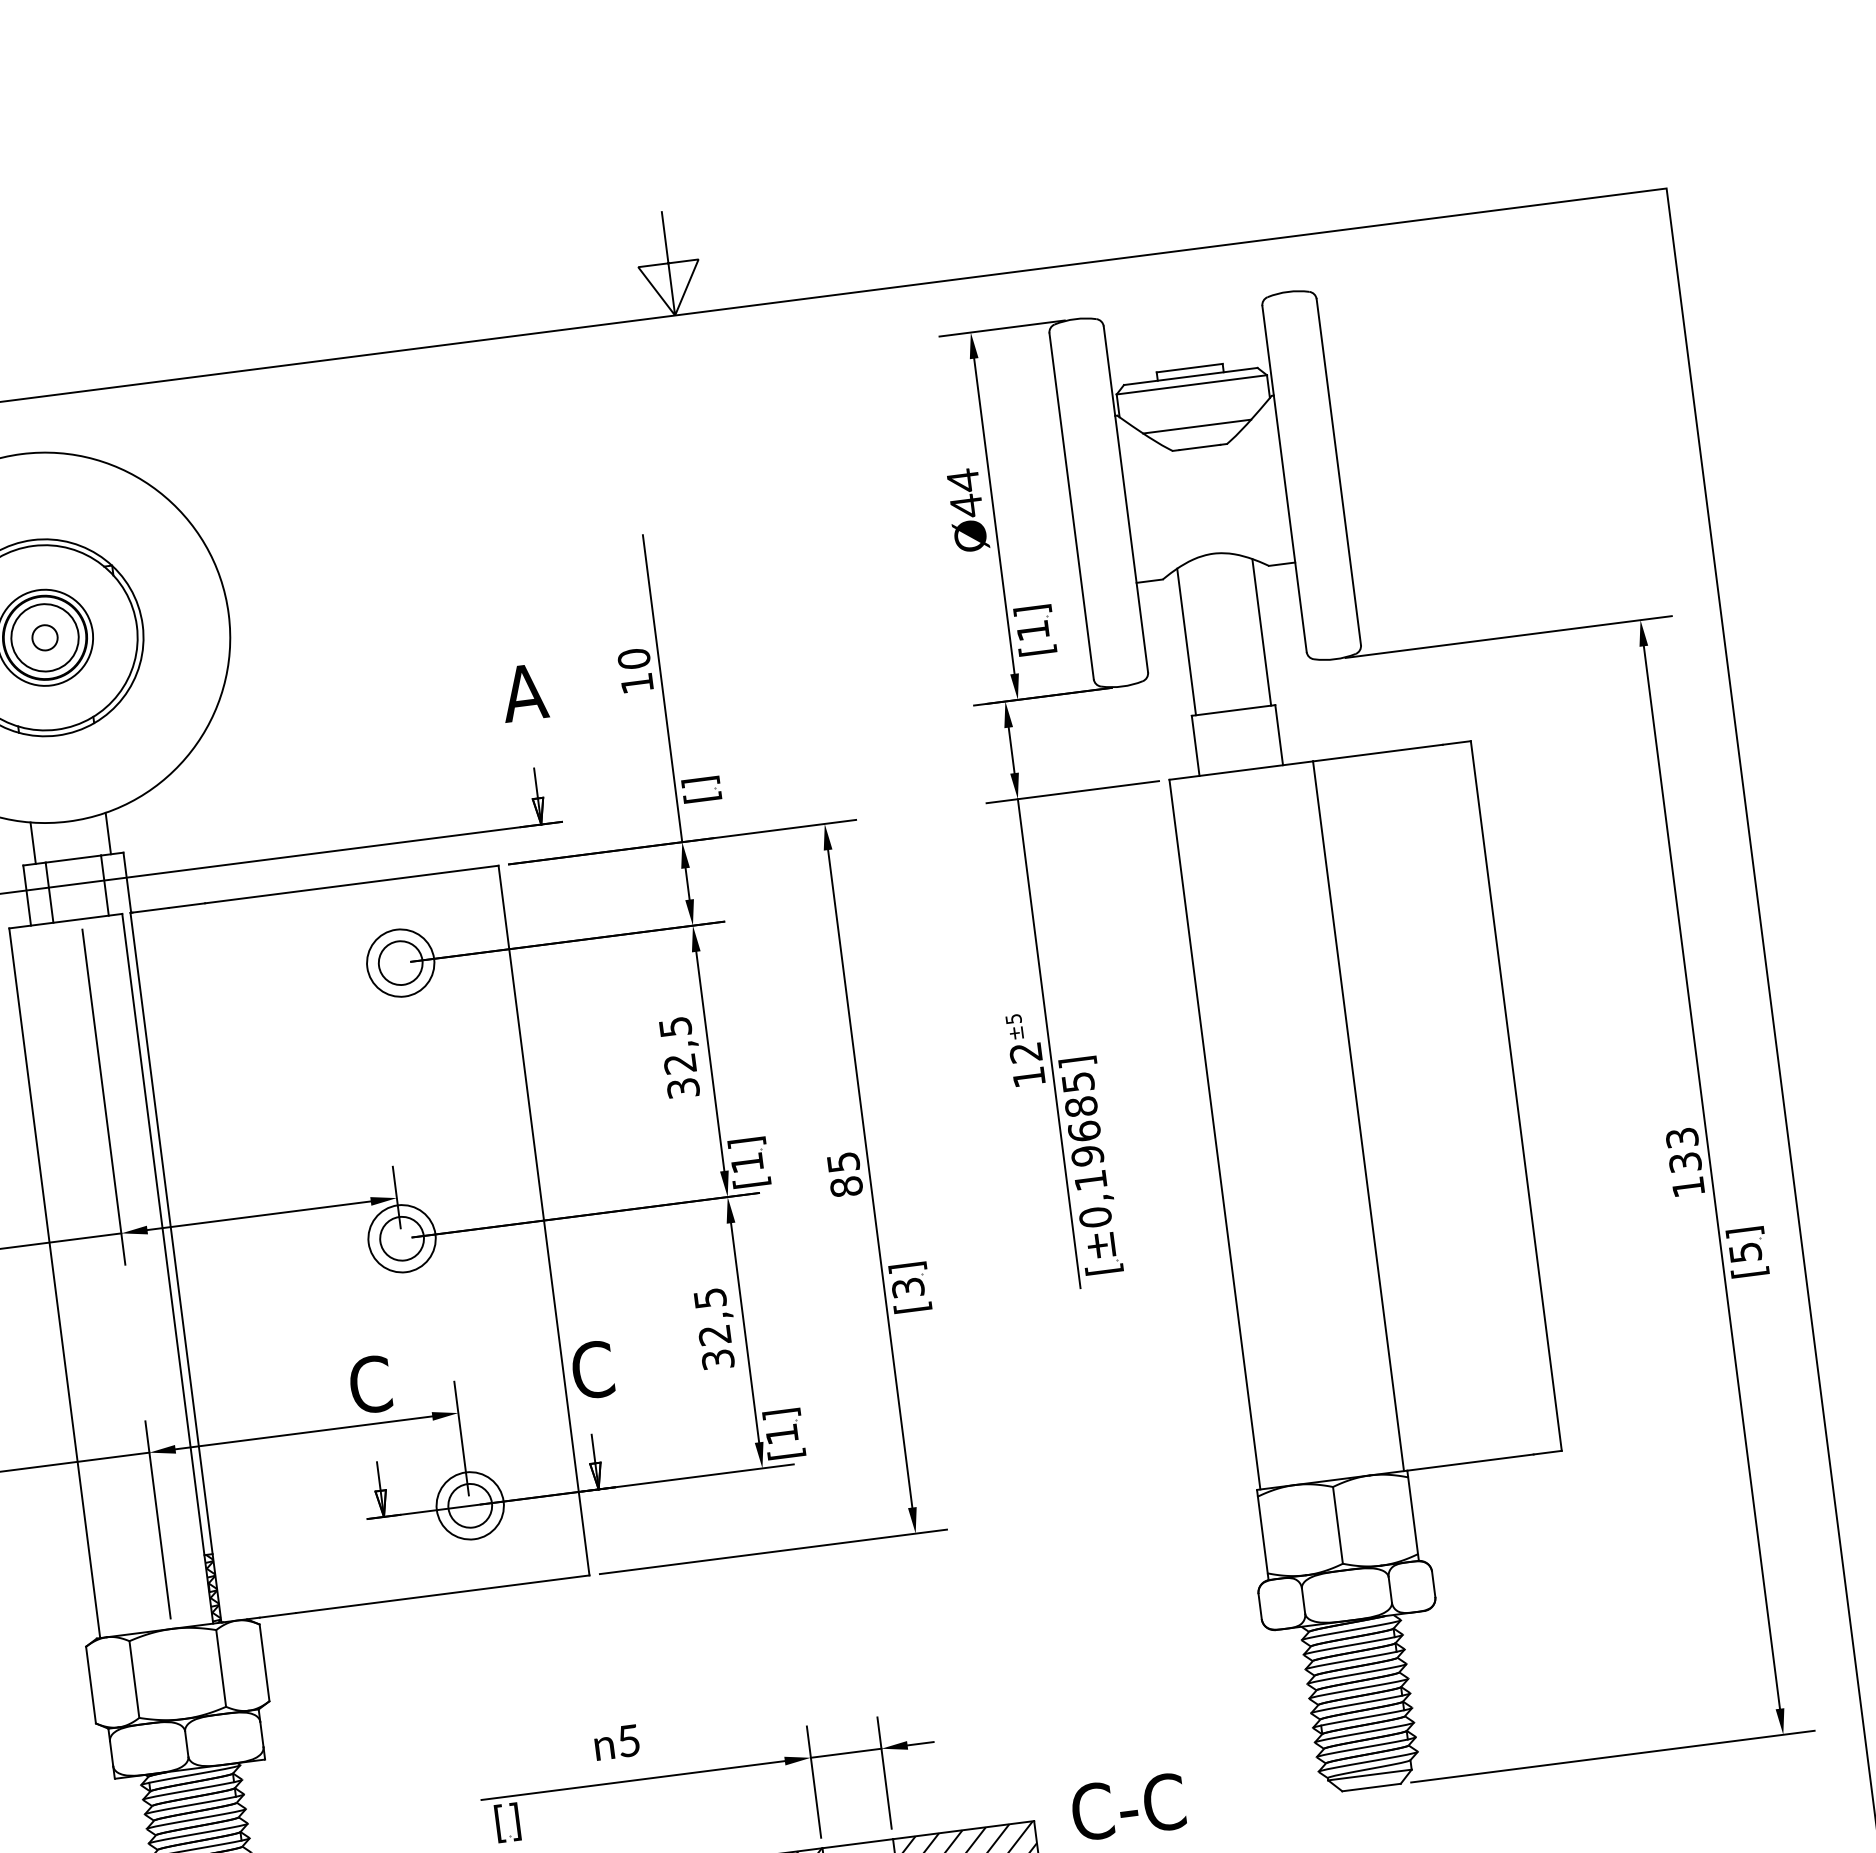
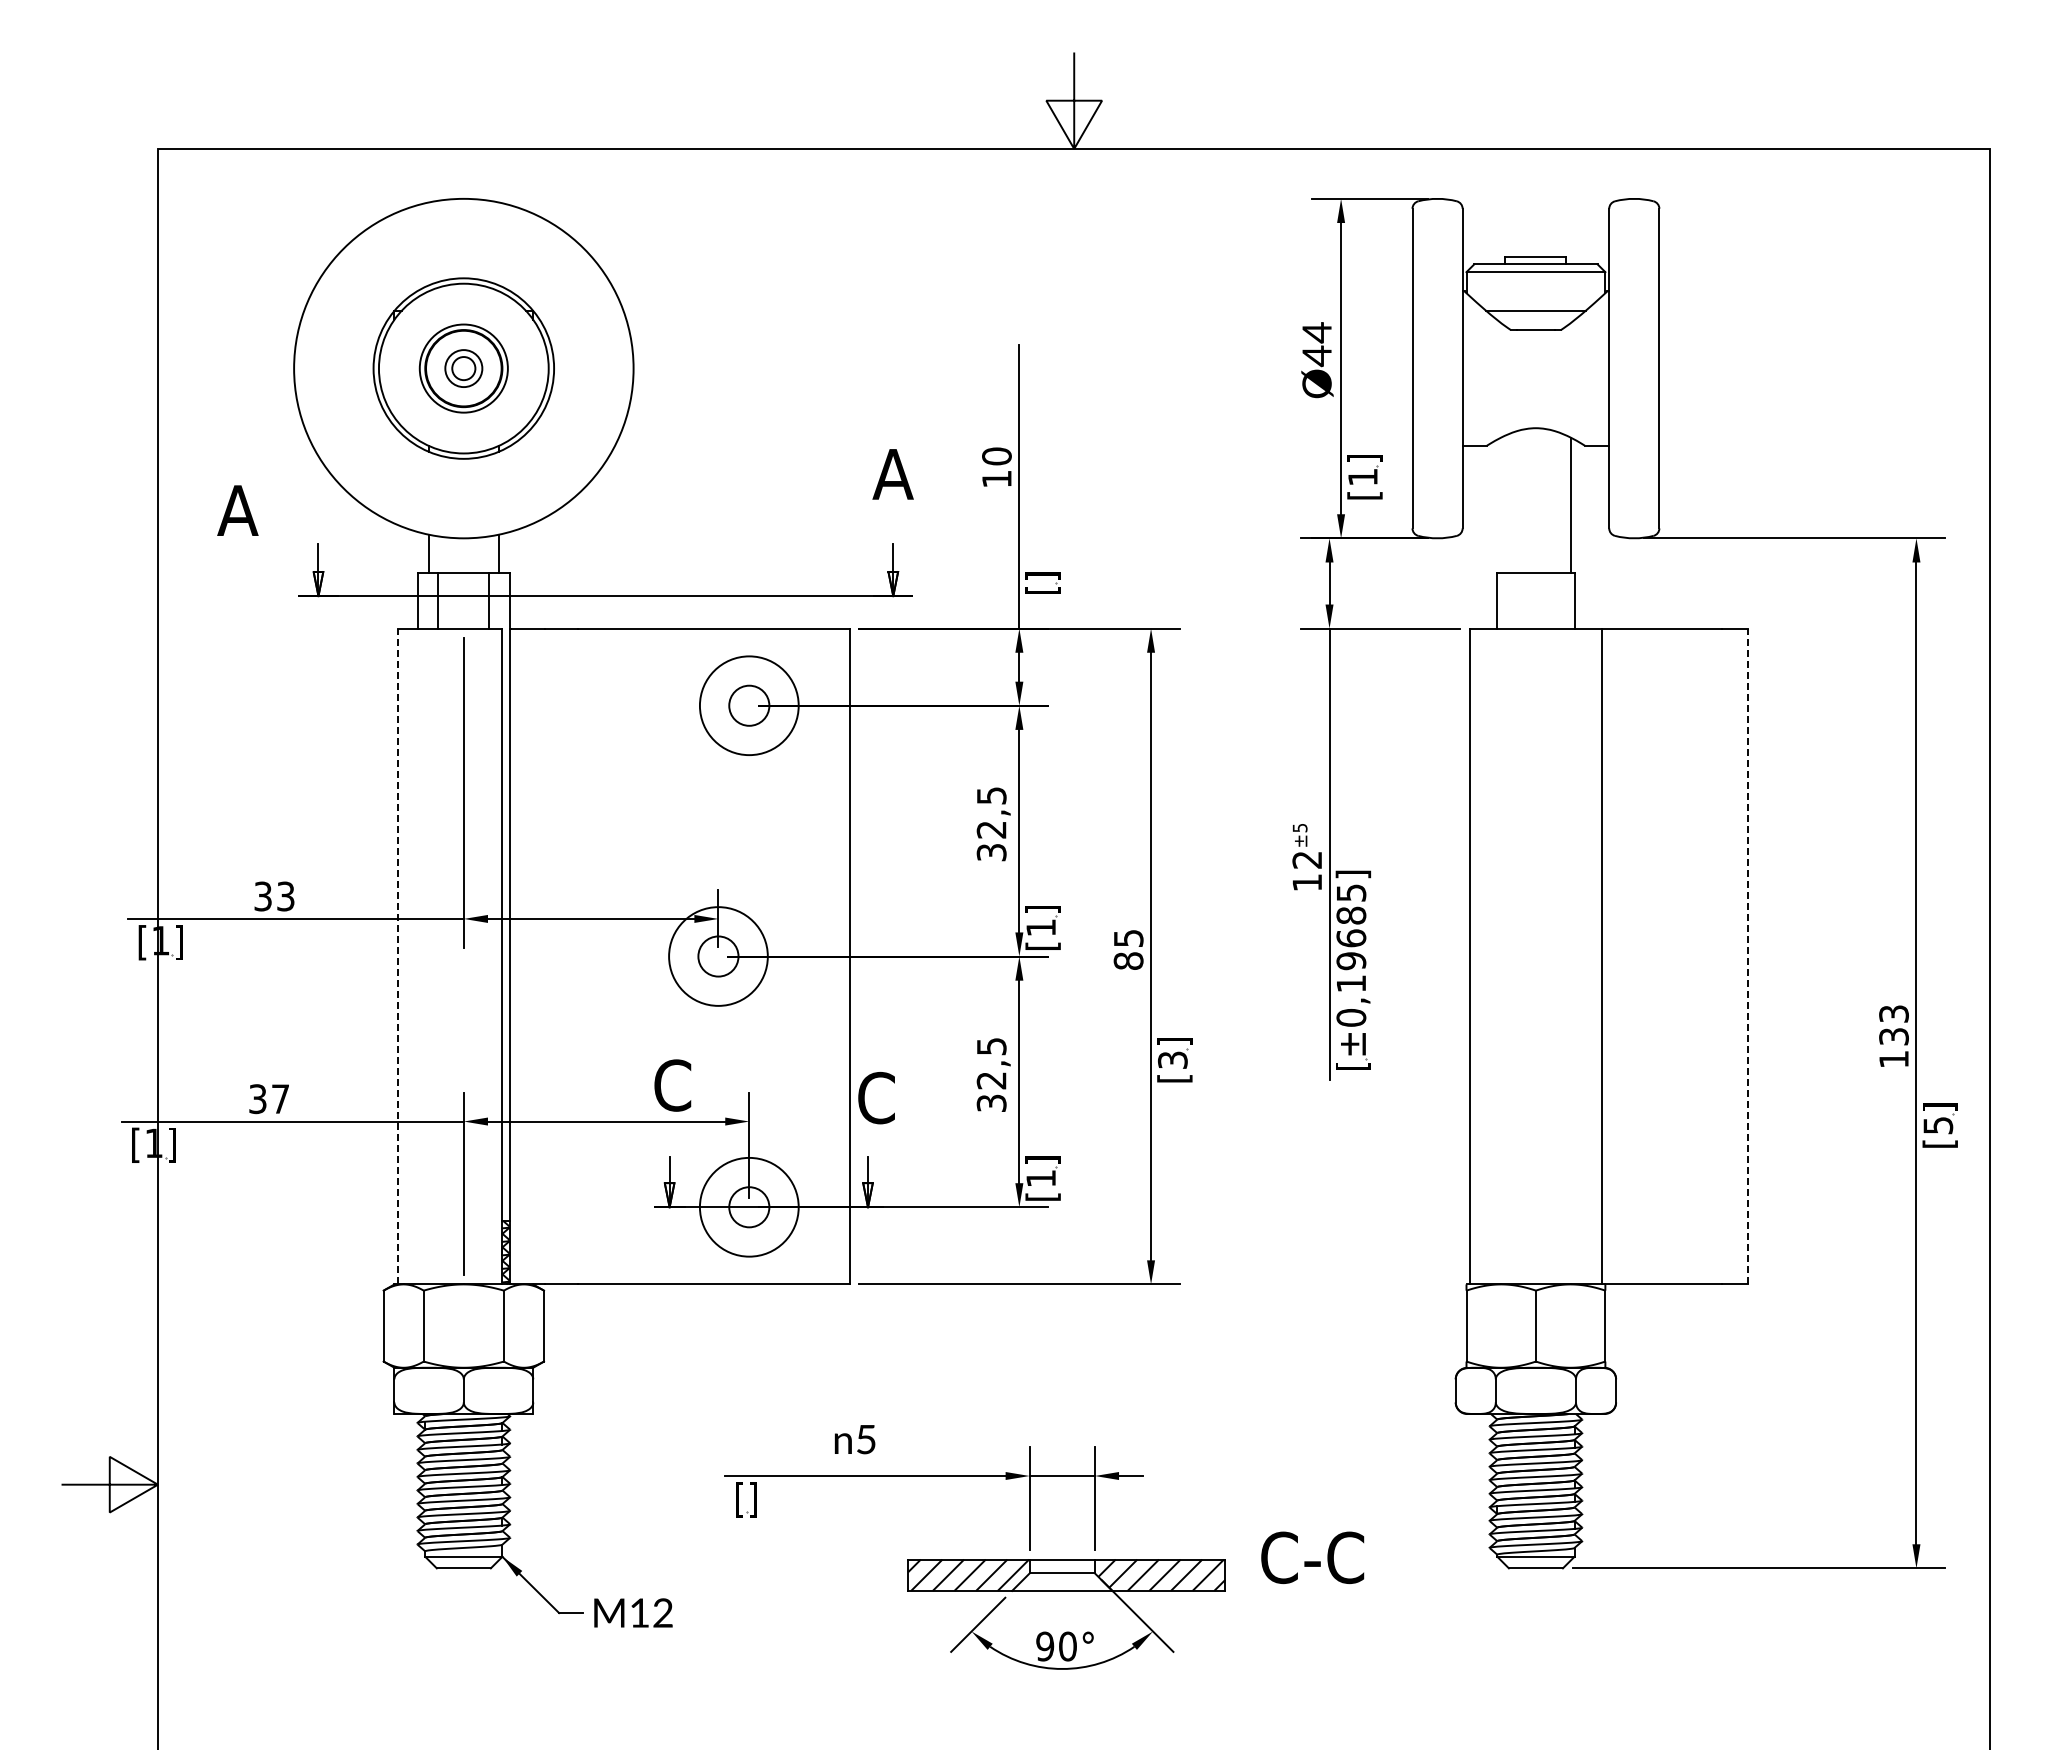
circle: (44, 637) -> (463, 368), size x0.6
line: (1186, 642) -> (1501, 505), removed
circle: (400, 962) -> (749, 705), size x1.6
line: (1516, 1095) -> (1748, 956), solid -> dashed
circle: (402, 1238) -> (718, 956), size x1.6
line: (54, 1283) -> (397, 956), solid -> dashed
circle: (470, 1506) -> (749, 1207), size x1.6

